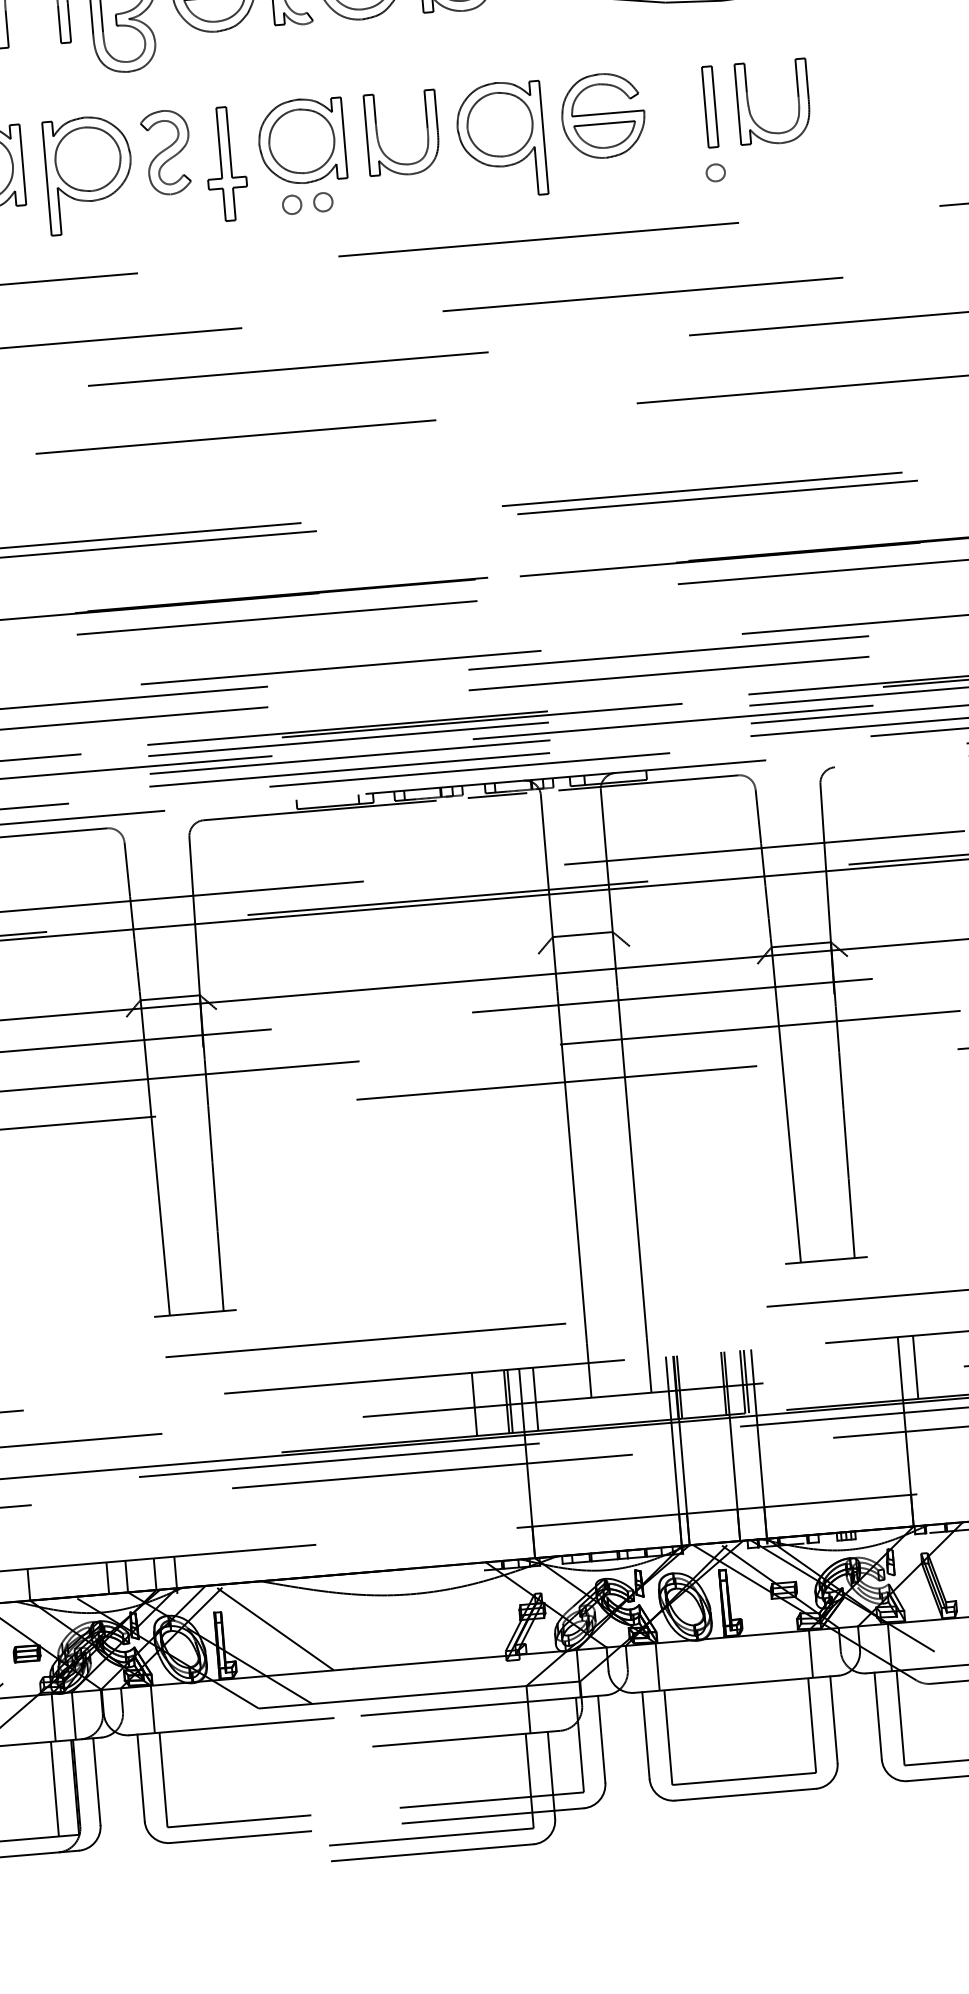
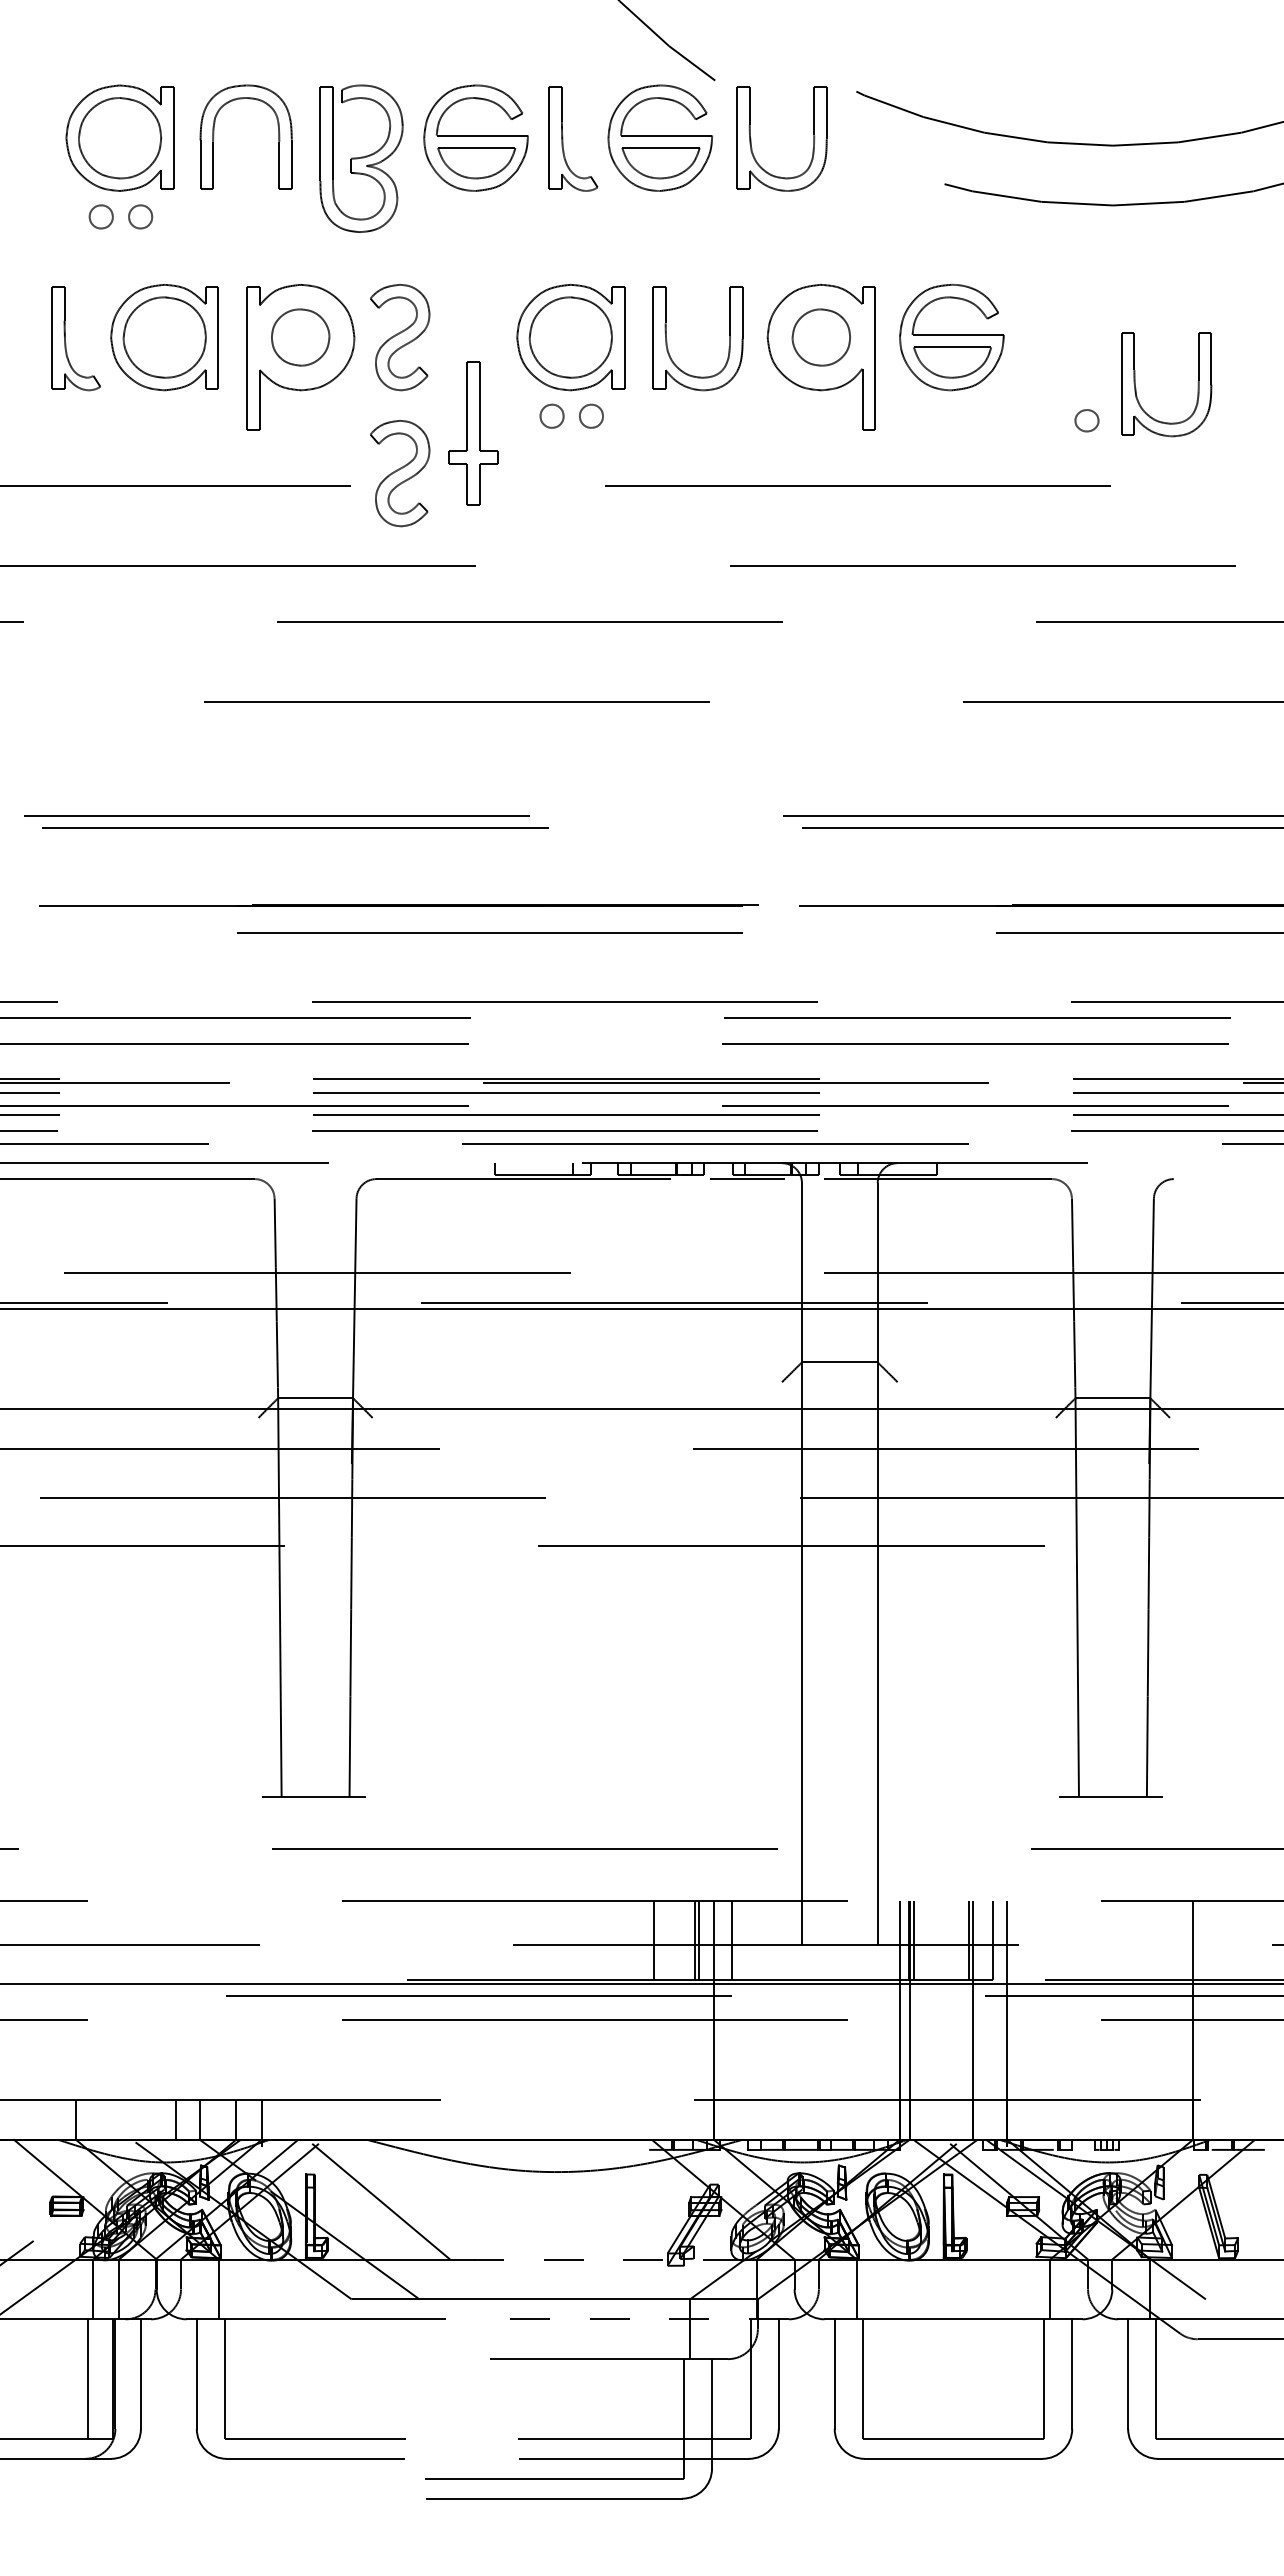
part: (749, 106) -> (1136, 387), moved
part: (709, 107) -> (1086, 337), removed
part: (500, 124) -> (821, 337), size x0.7
part: (87, 159) -> (300, 337), size x0.7
part: (226, 164) -> (473, 433), moved
part: (176, 260) -> (400, 473), added
line: (915, 1367) -> (1211, 1940), removed
line: (746, 1381) -> (998, 1940), removed
line: (459, 1659) -> (608, 2259), solid -> dashed
line: (483, 1705) -> (634, 2319), solid -> dashed

